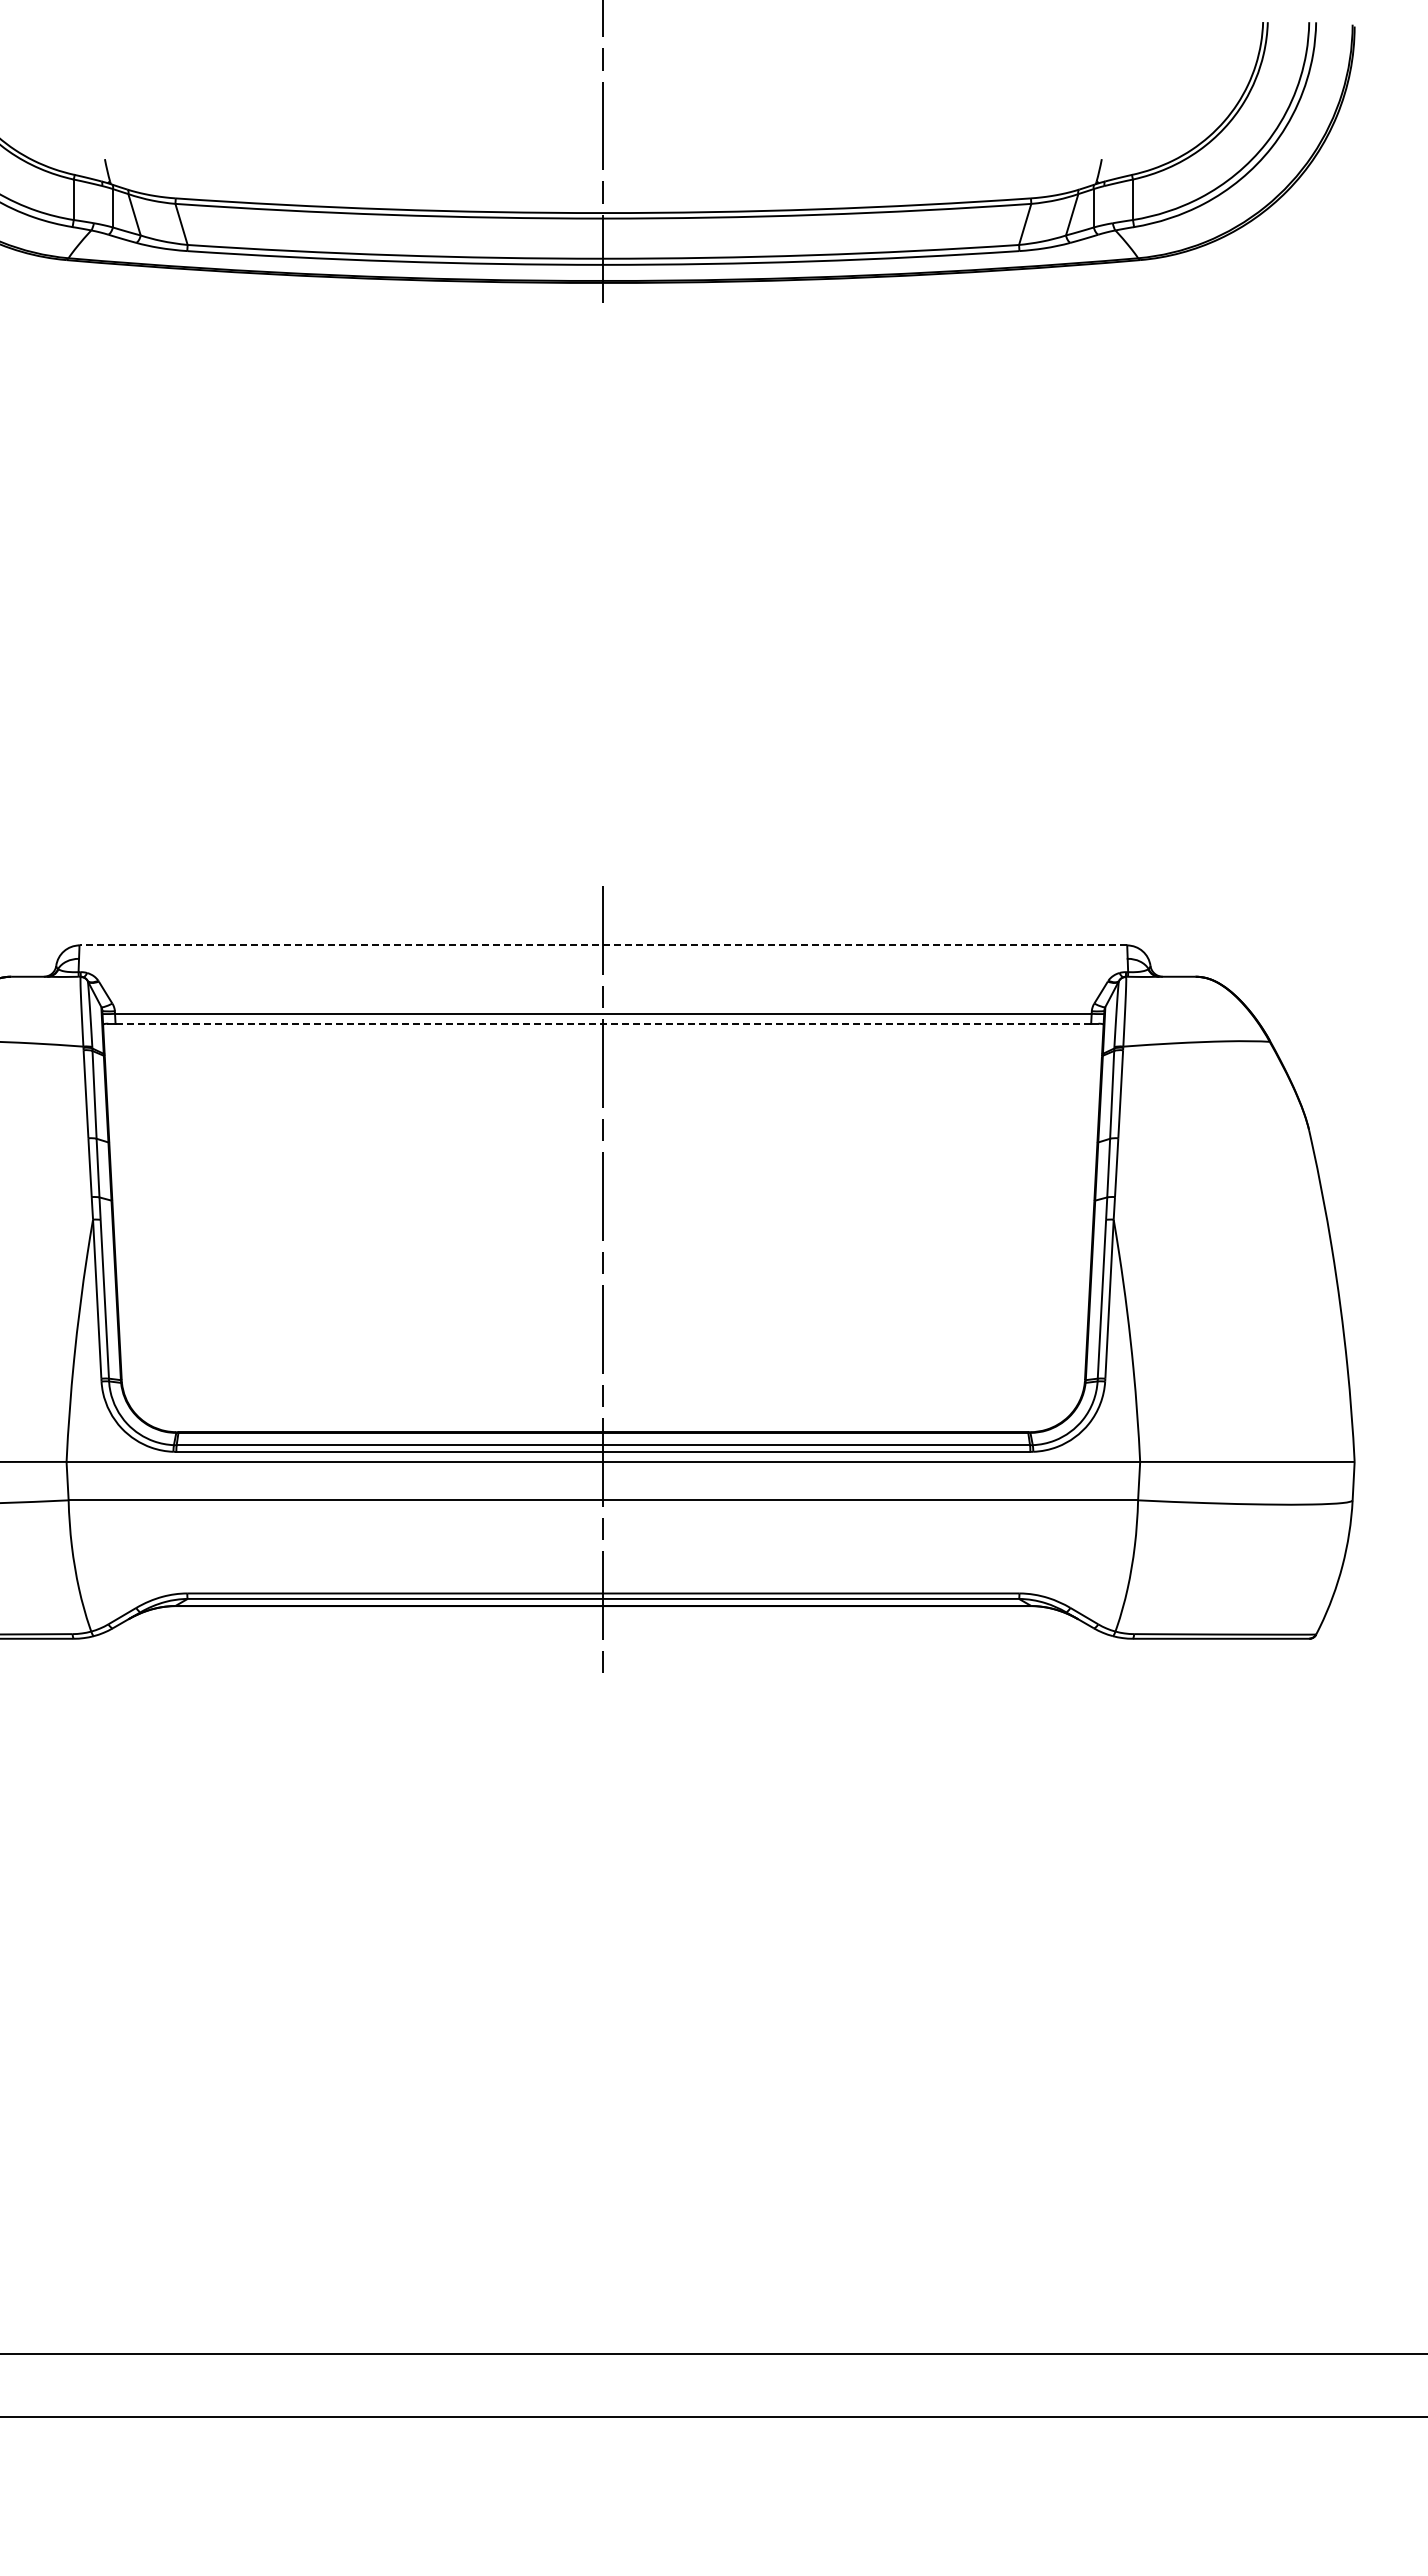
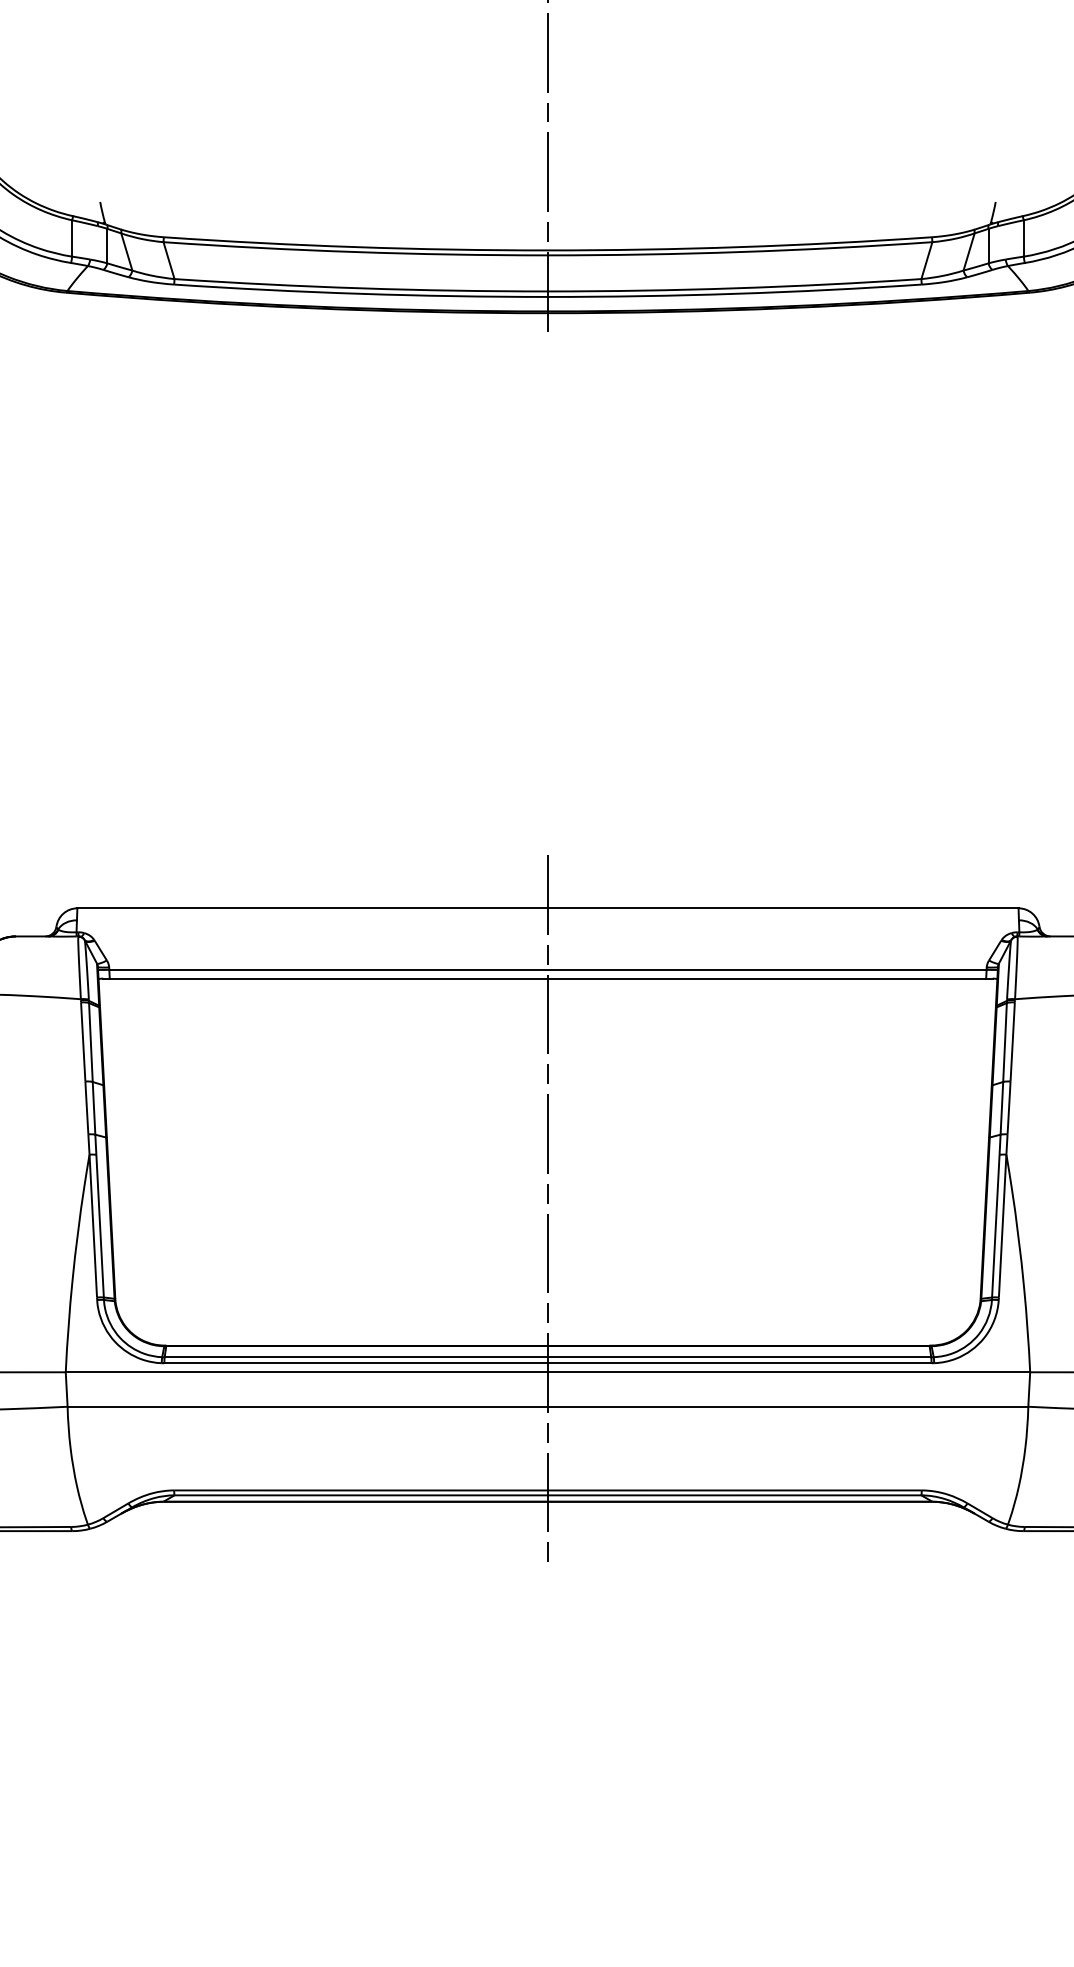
line: (603, 945) -> (548, 908), dashed -> solid
line: (603, 1023) -> (548, 978), dashed -> solid

